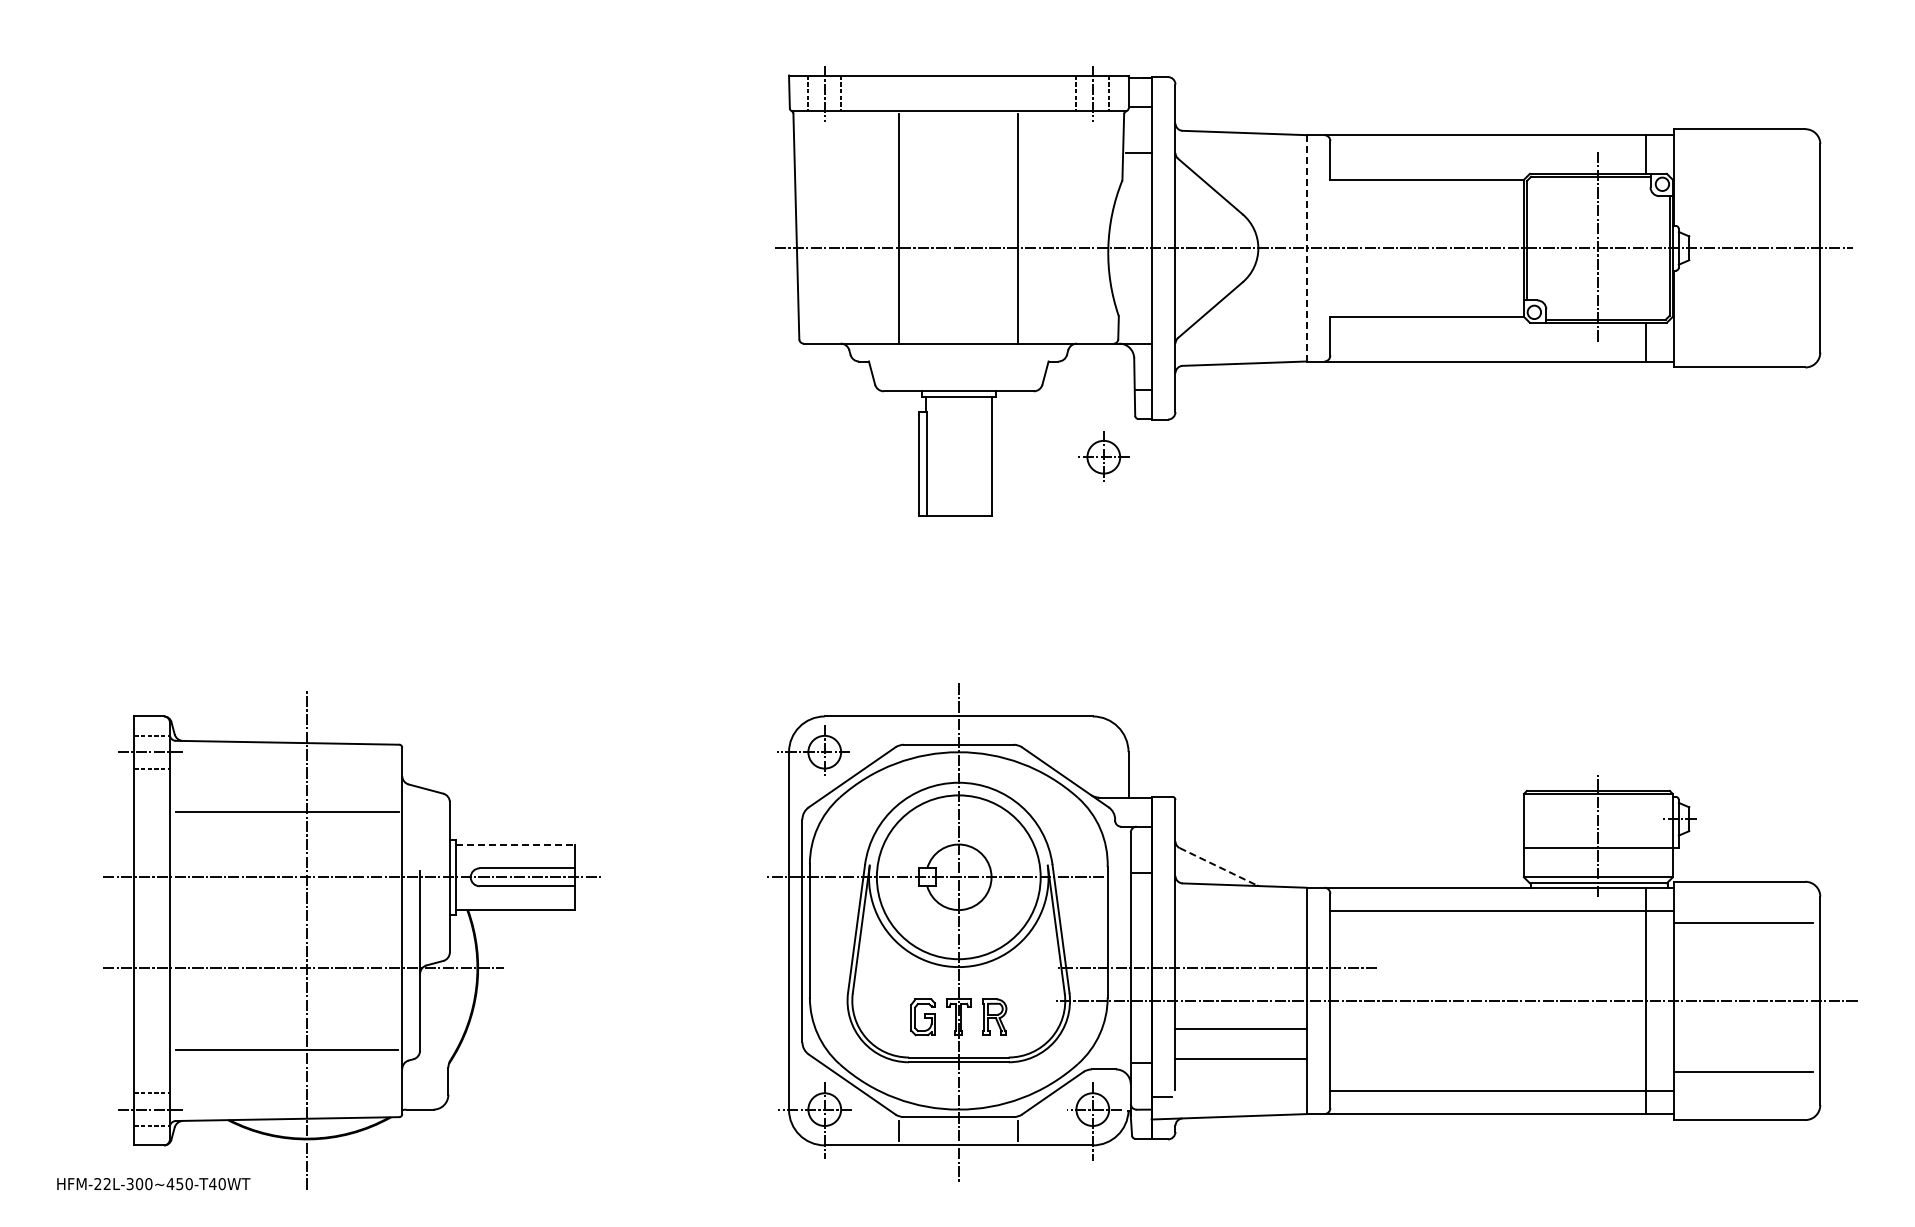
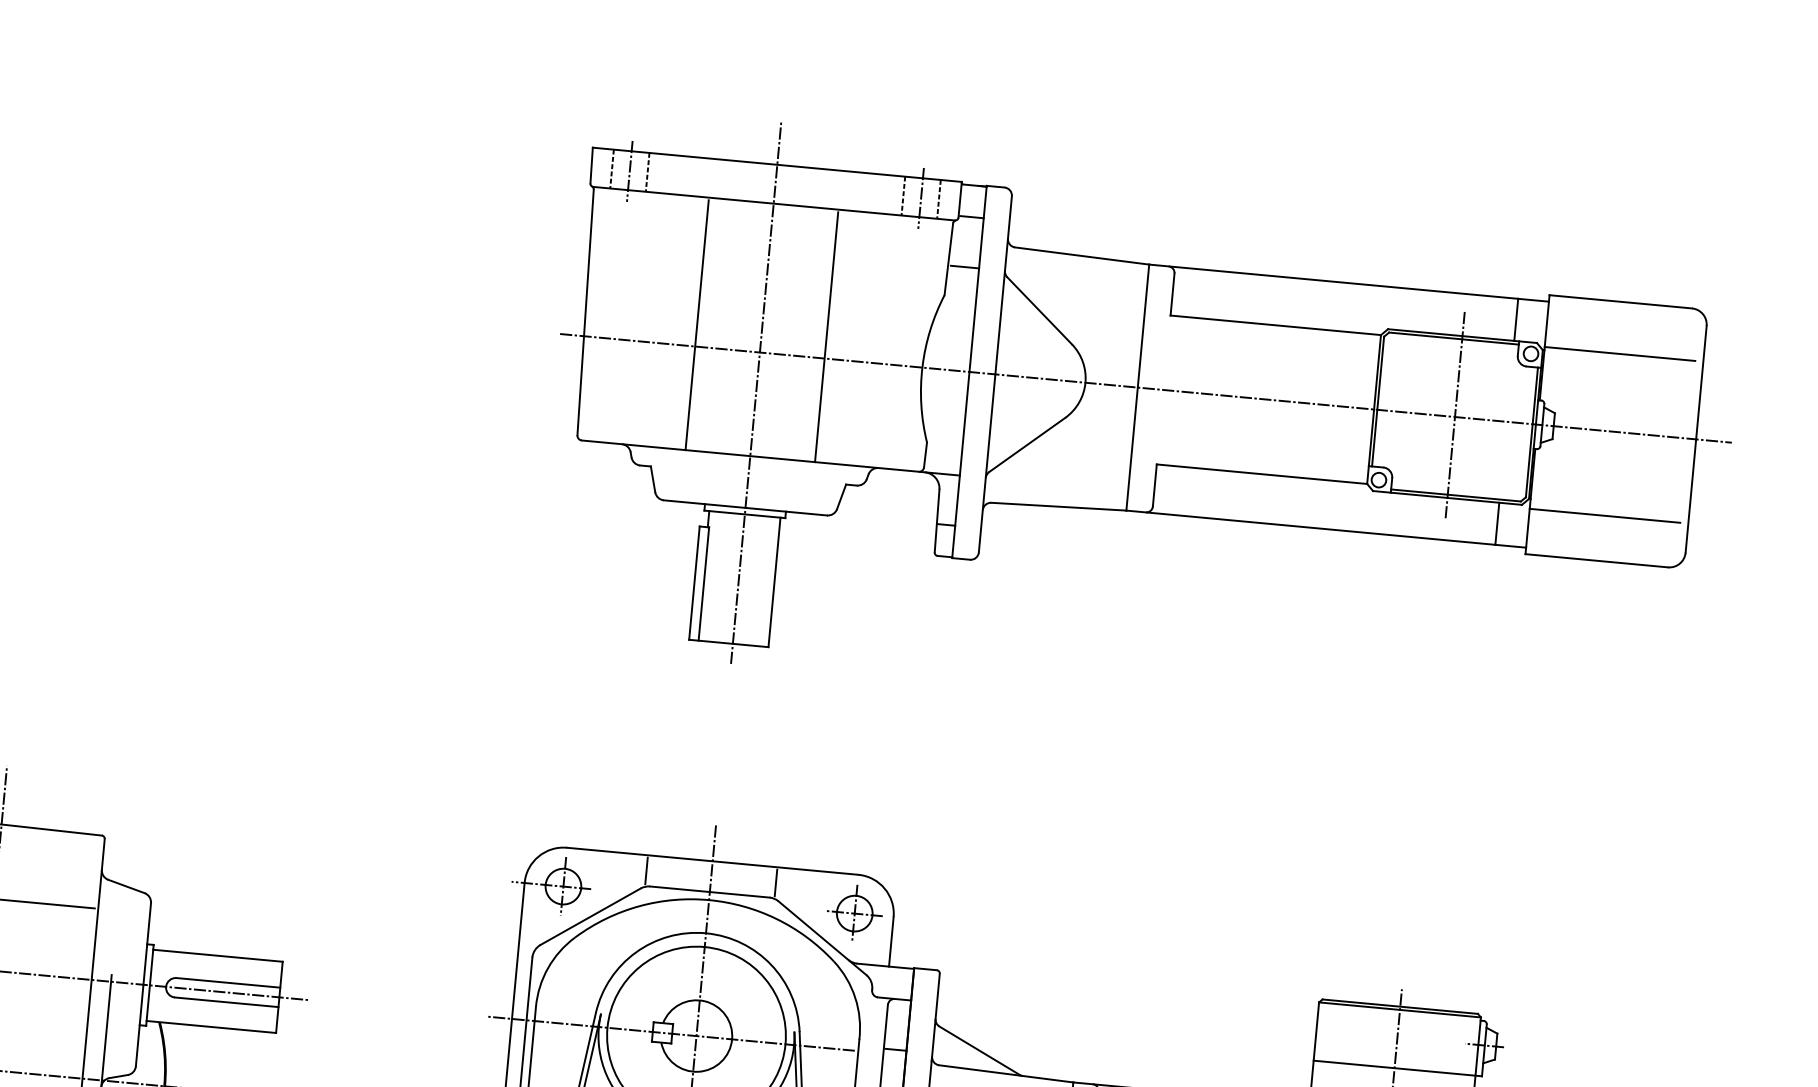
line: (1743, 176) -> (1619, 353), added
line: (1306, 247) -> (1137, 386), dashed -> solid
line: (958, 285) -> (755, 392), added
line: (1743, 325) -> (1604, 515), added
part: (1103, 456) -> (854, 912), moved
line: (899, 730) -> (646, 870), added
line: (1018, 730) -> (776, 882), added
line: (515, 844) -> (218, 955), dashed -> solid
line: (1218, 866) -> (979, 1050), dashed -> solid

